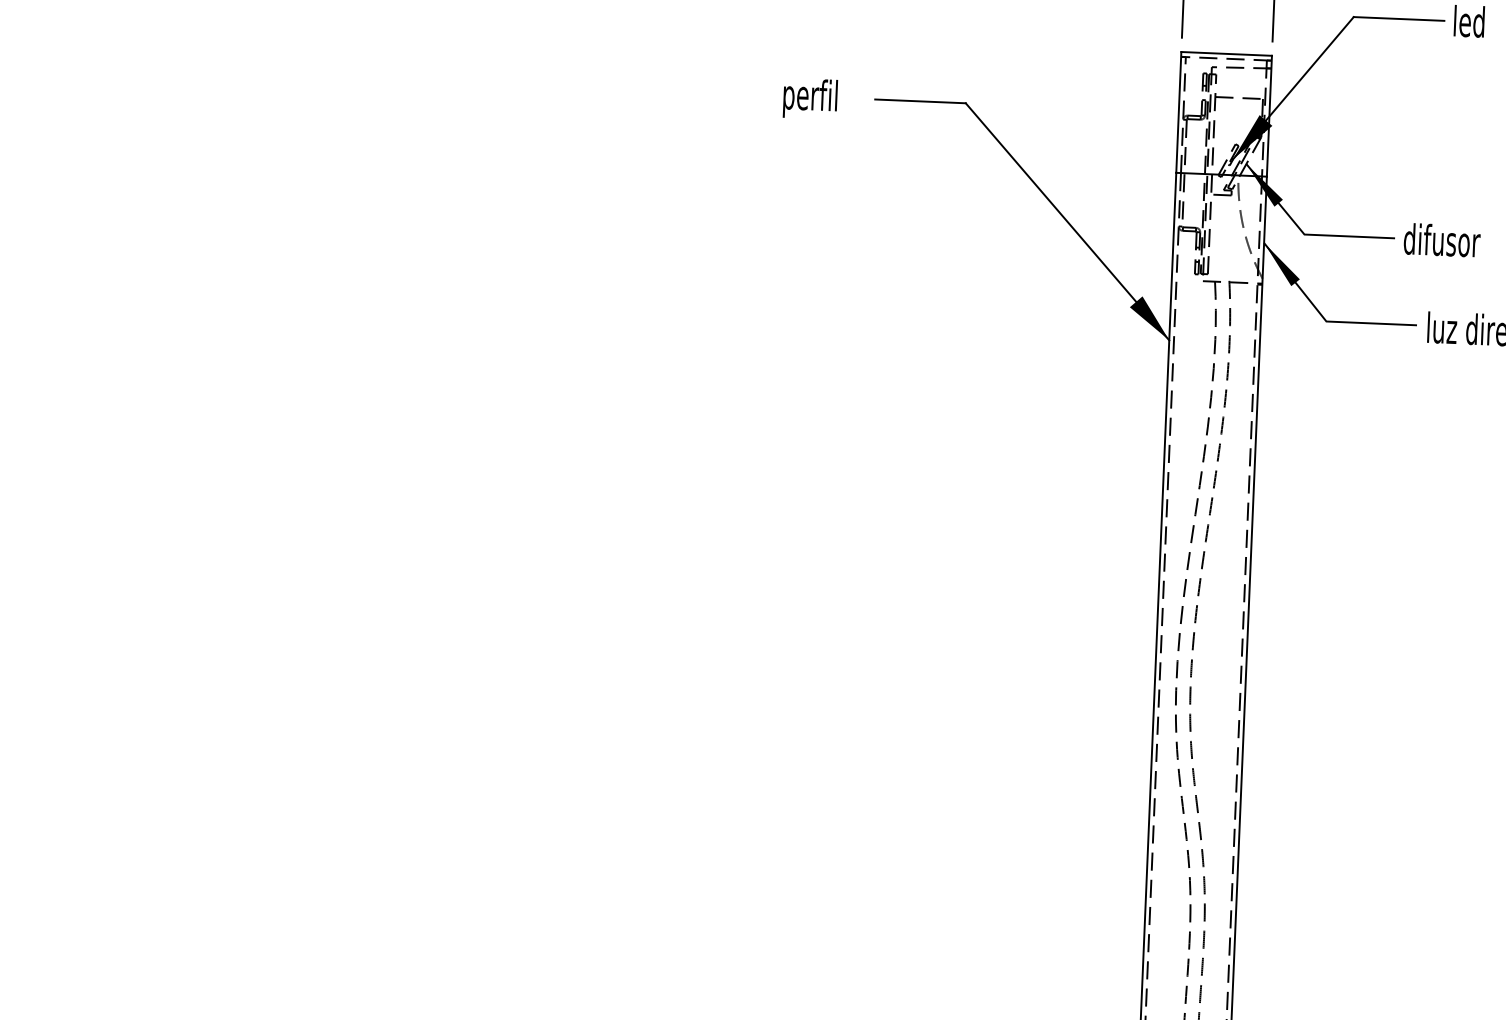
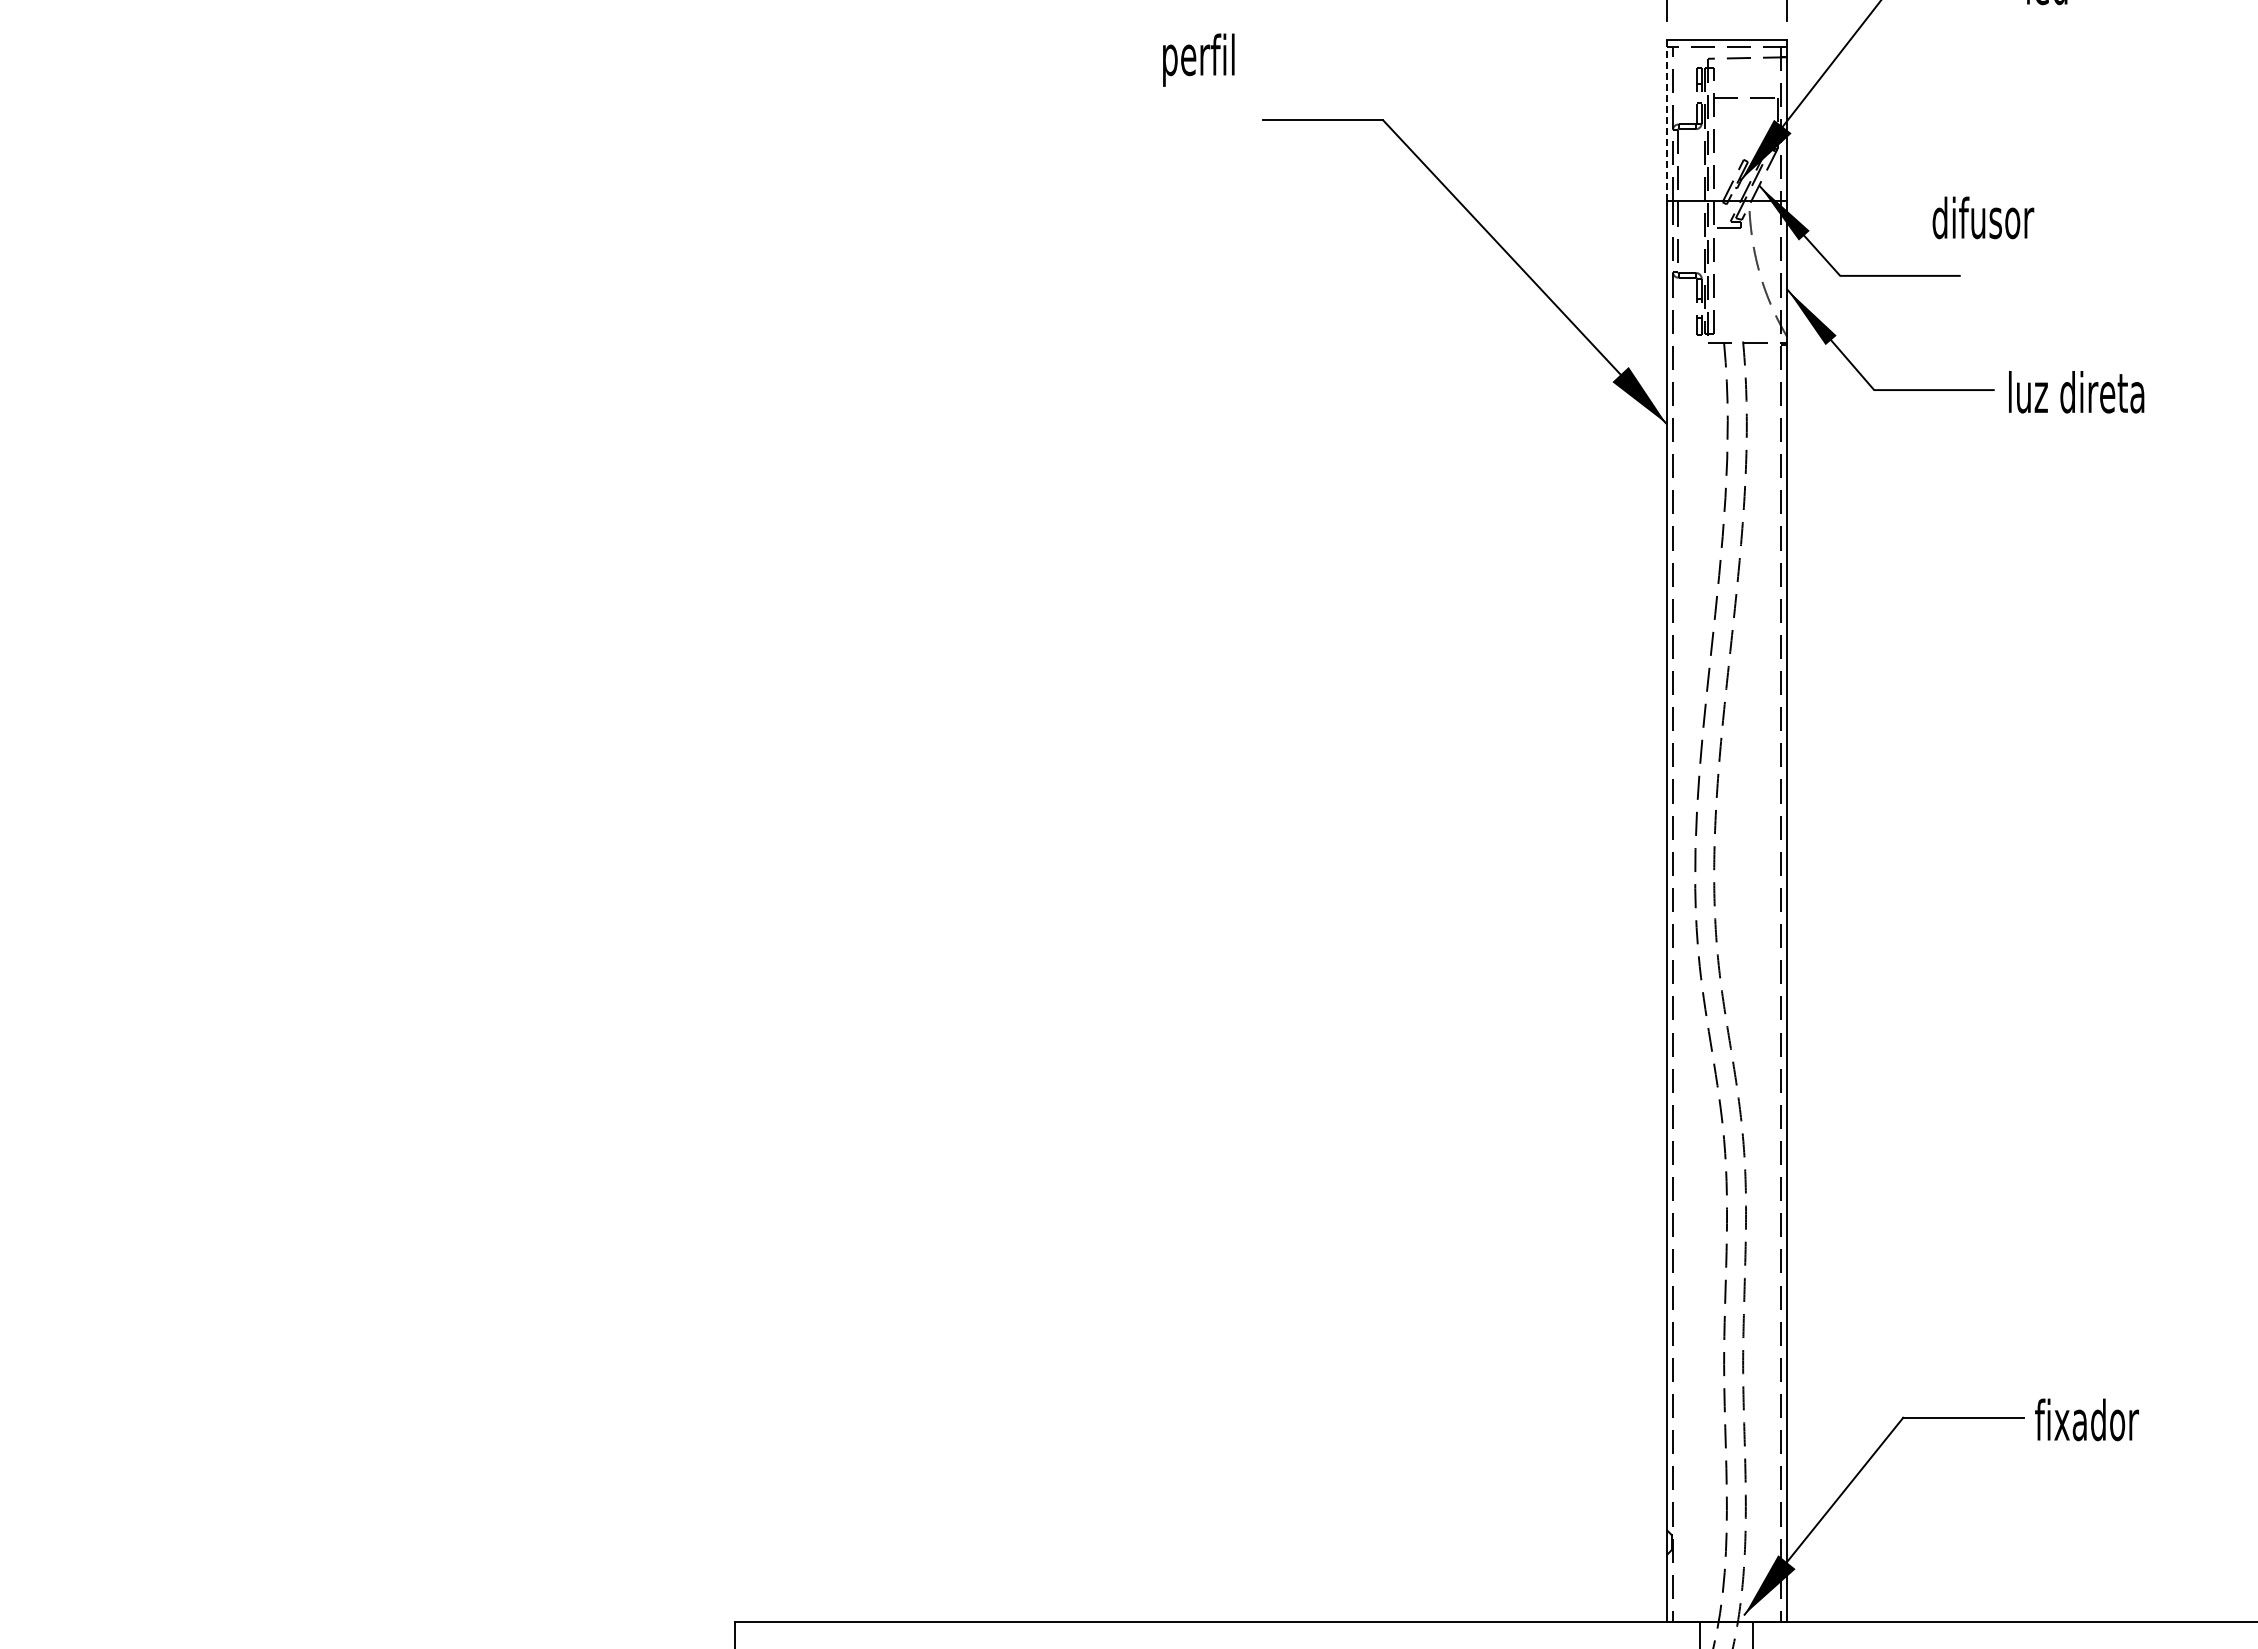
text: (810, 98) -> (1198, 59), moved
line: (1178, 112) -> (1666, 120), solid -> dashed
text: (1442, 240) -> (1983, 217), moved

